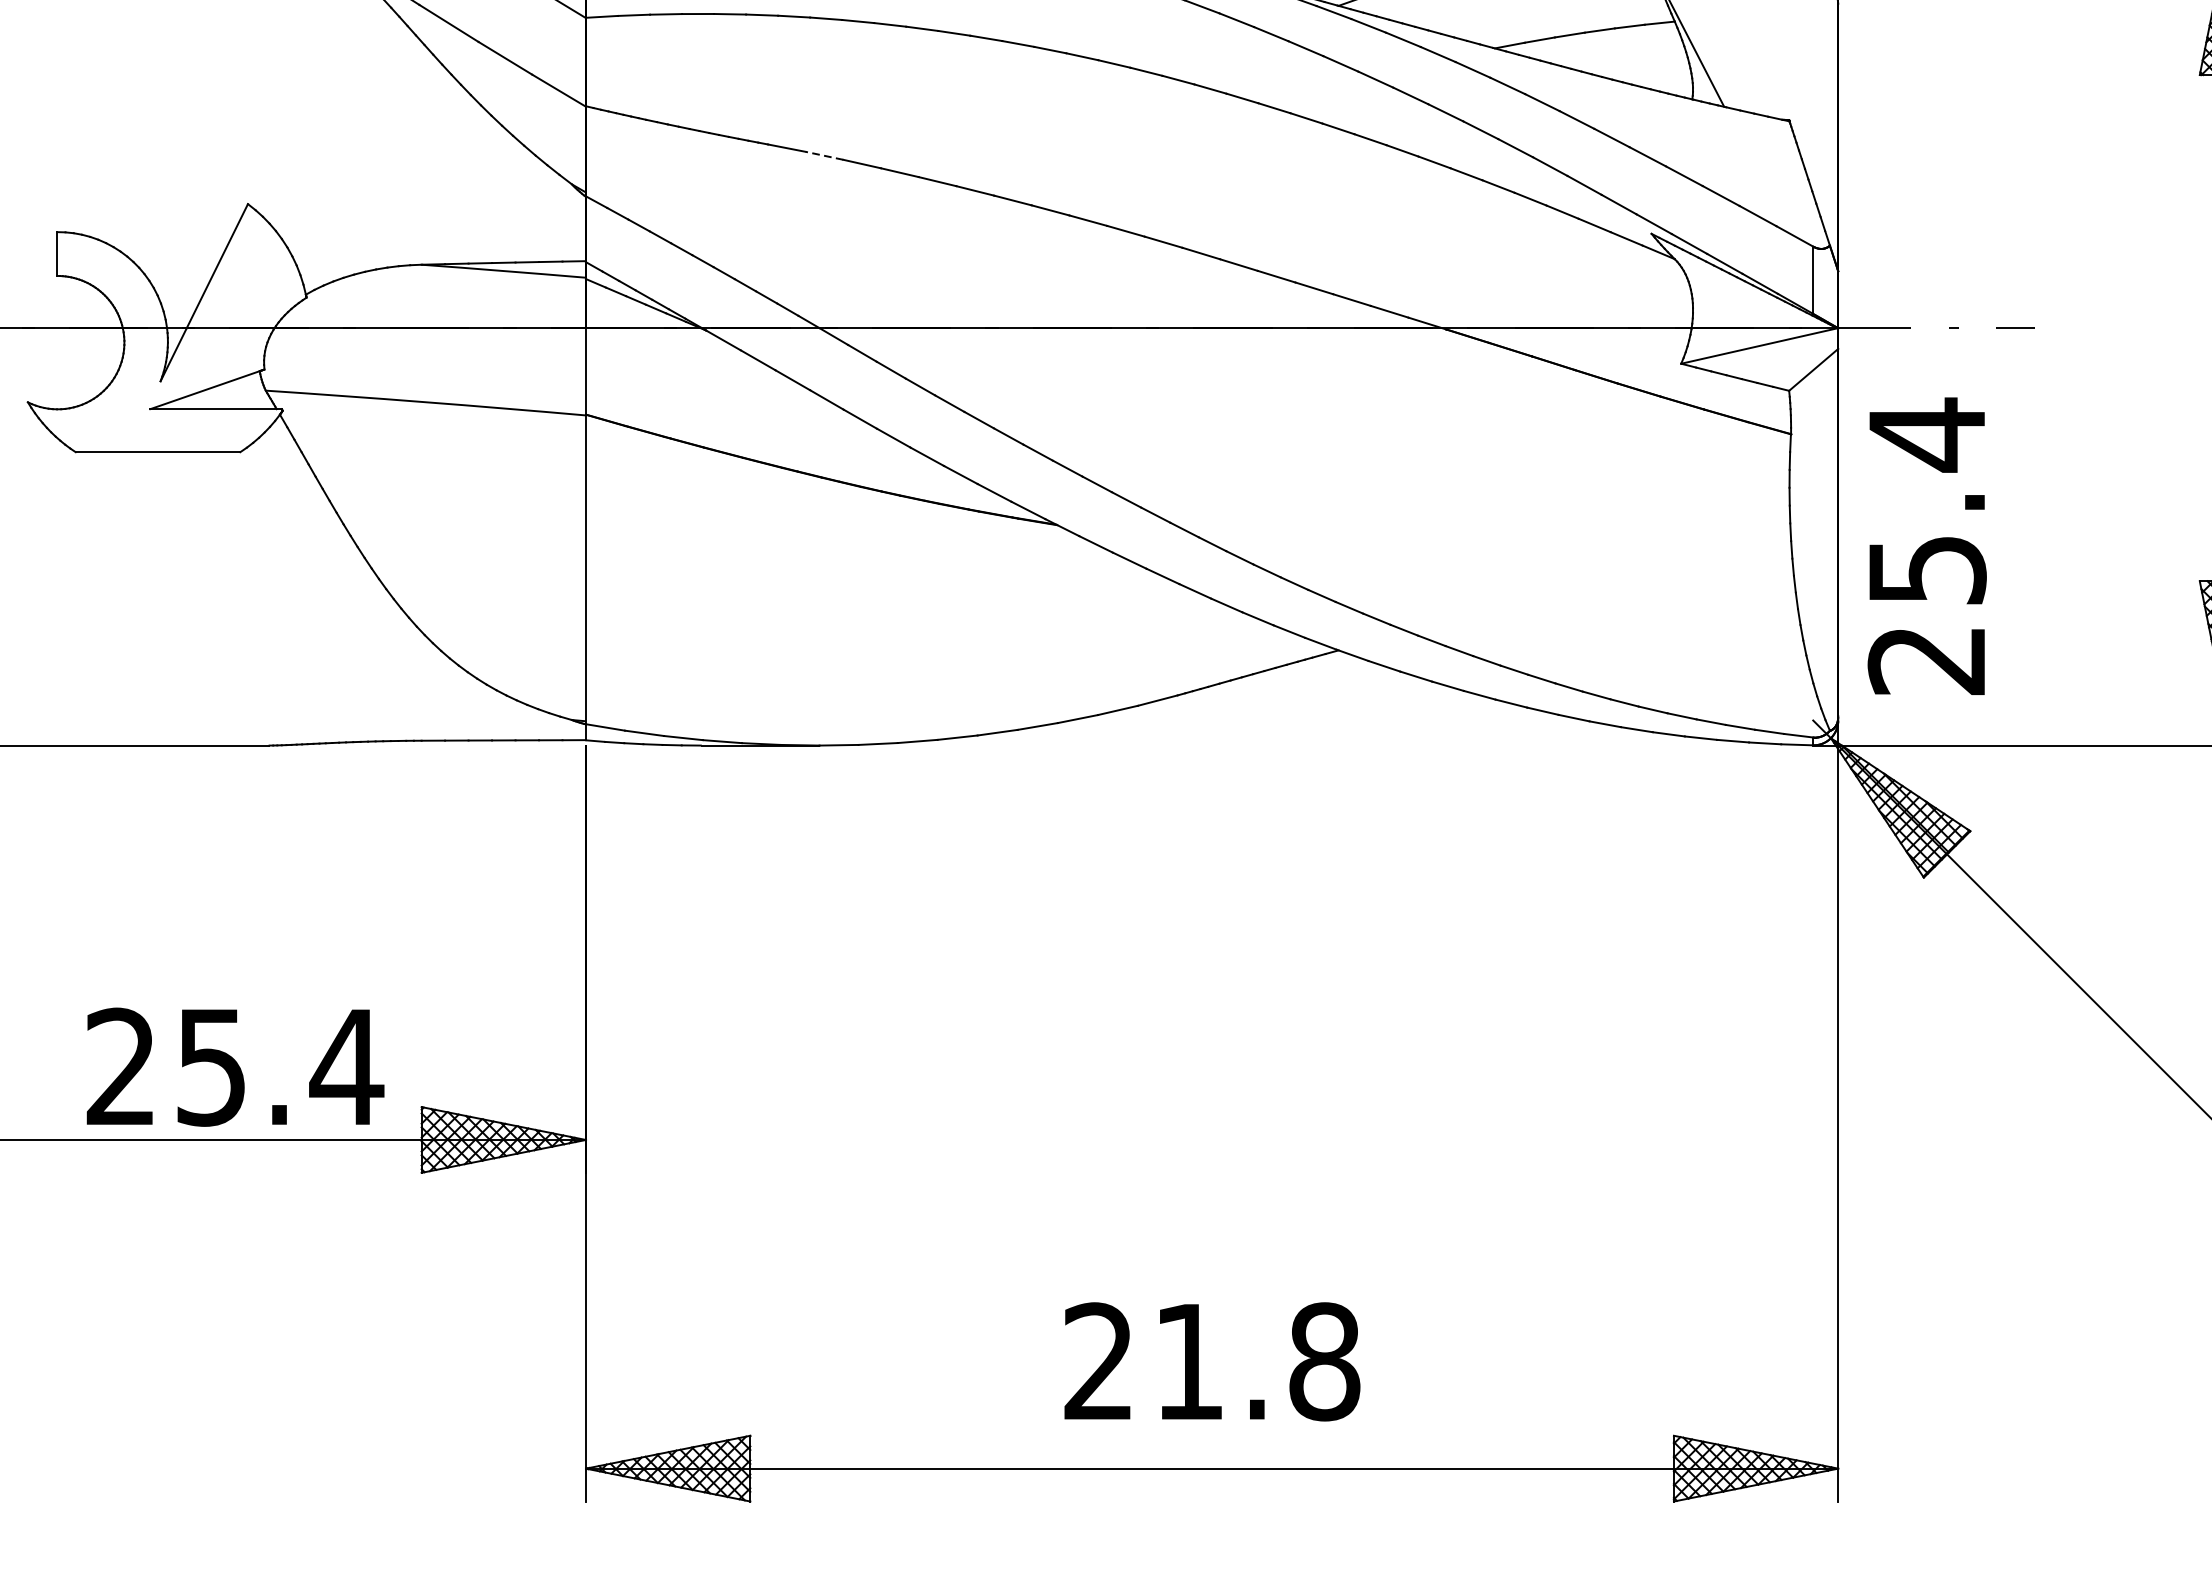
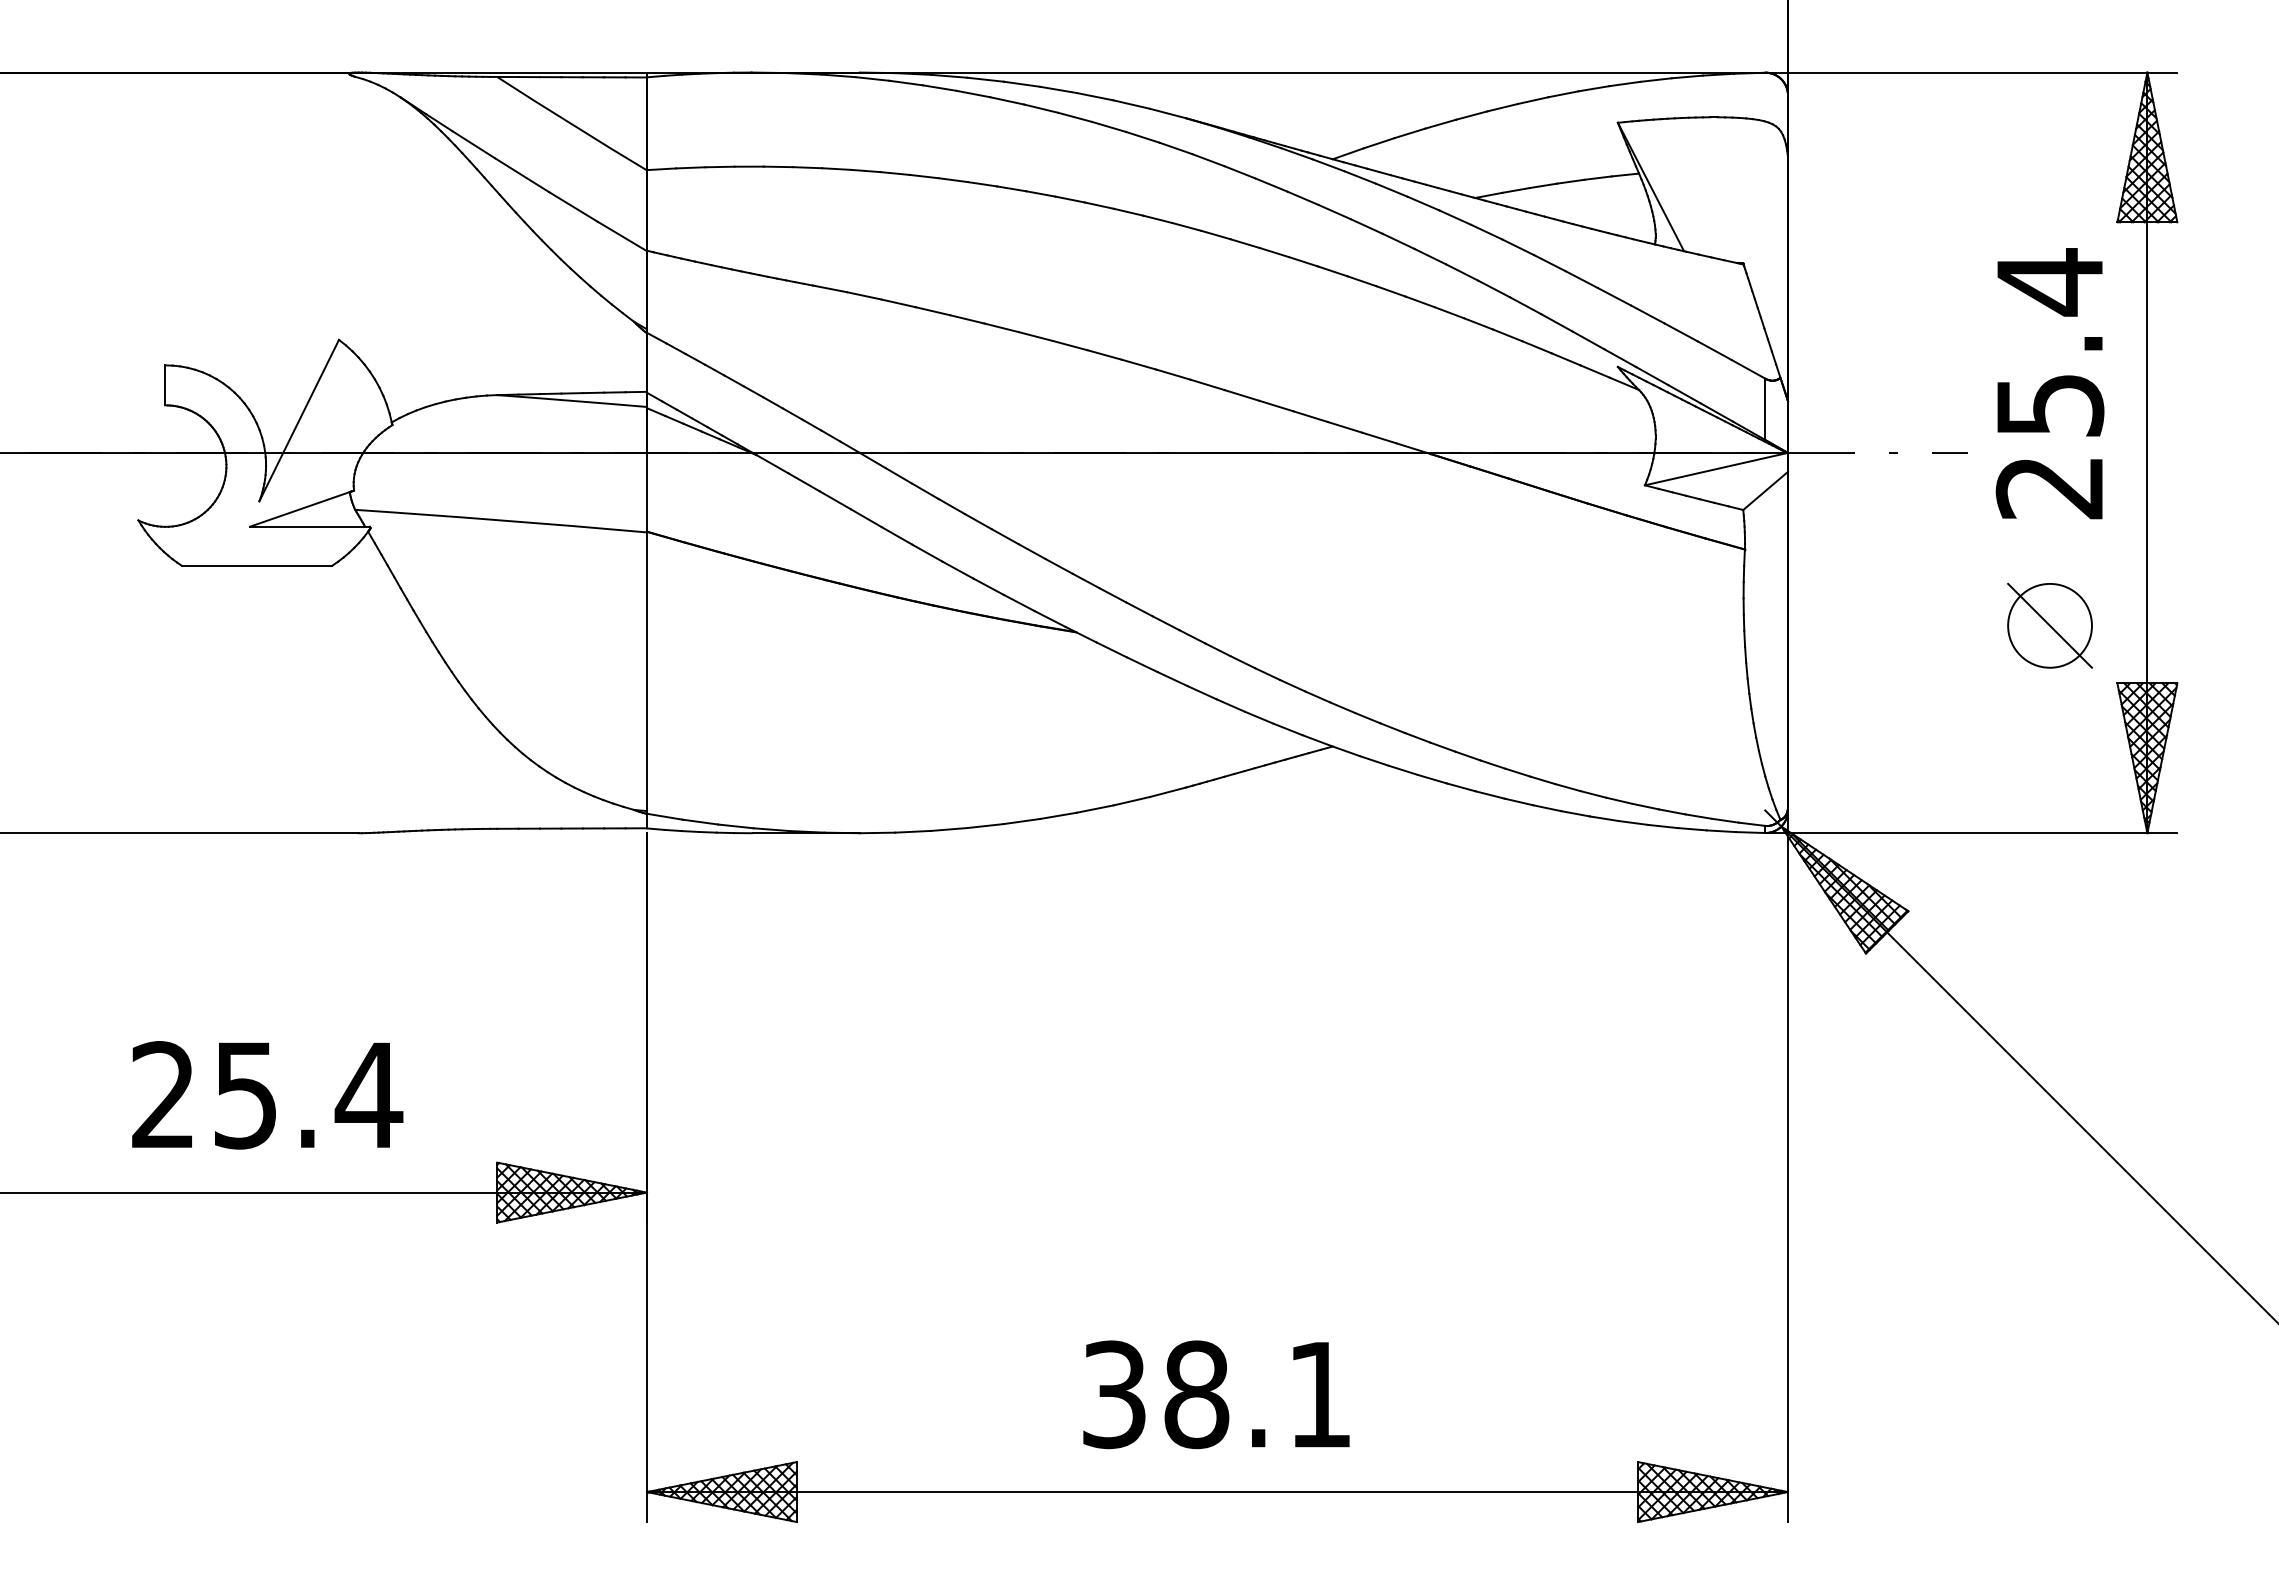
line: (824, 155) -> (864, 295), dashed -> solid
part: (2125, 517) -> (2049, 625), added
text: (1926, 546) -> (2049, 383), moved
text: (235, 1067) -> (267, 1095), moved
text: (1212, 1361) -> (1217, 1394), 21.8 -> 38.1

